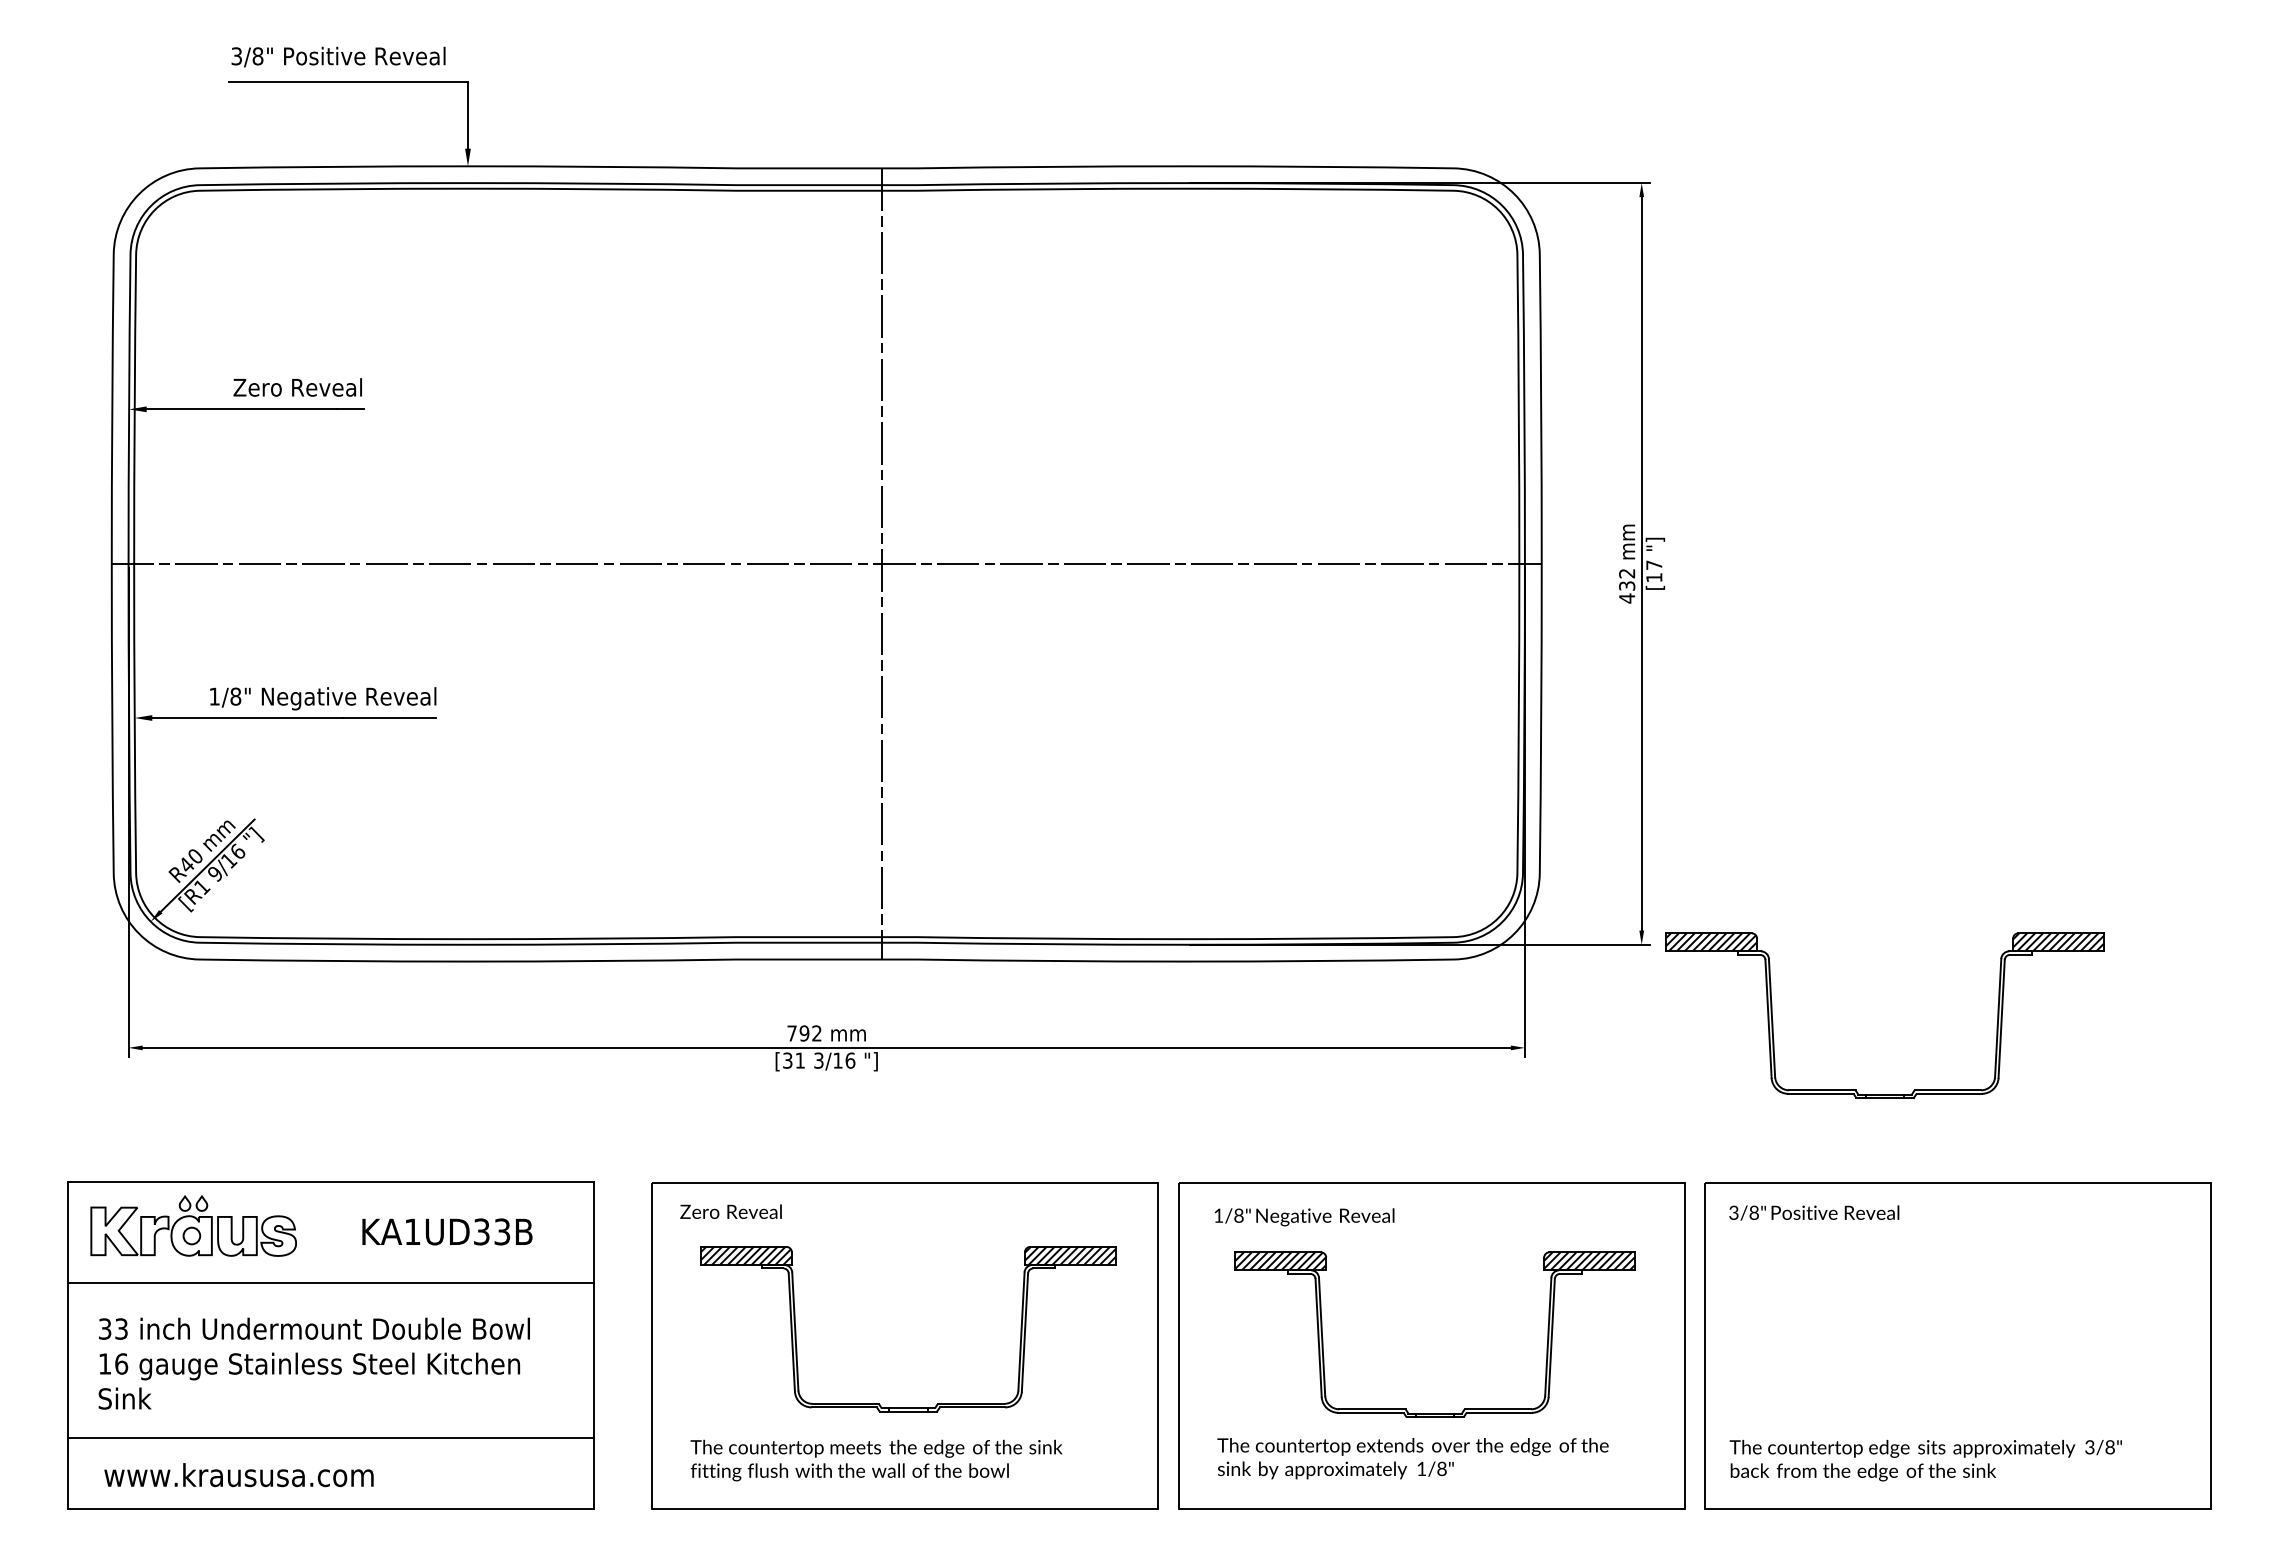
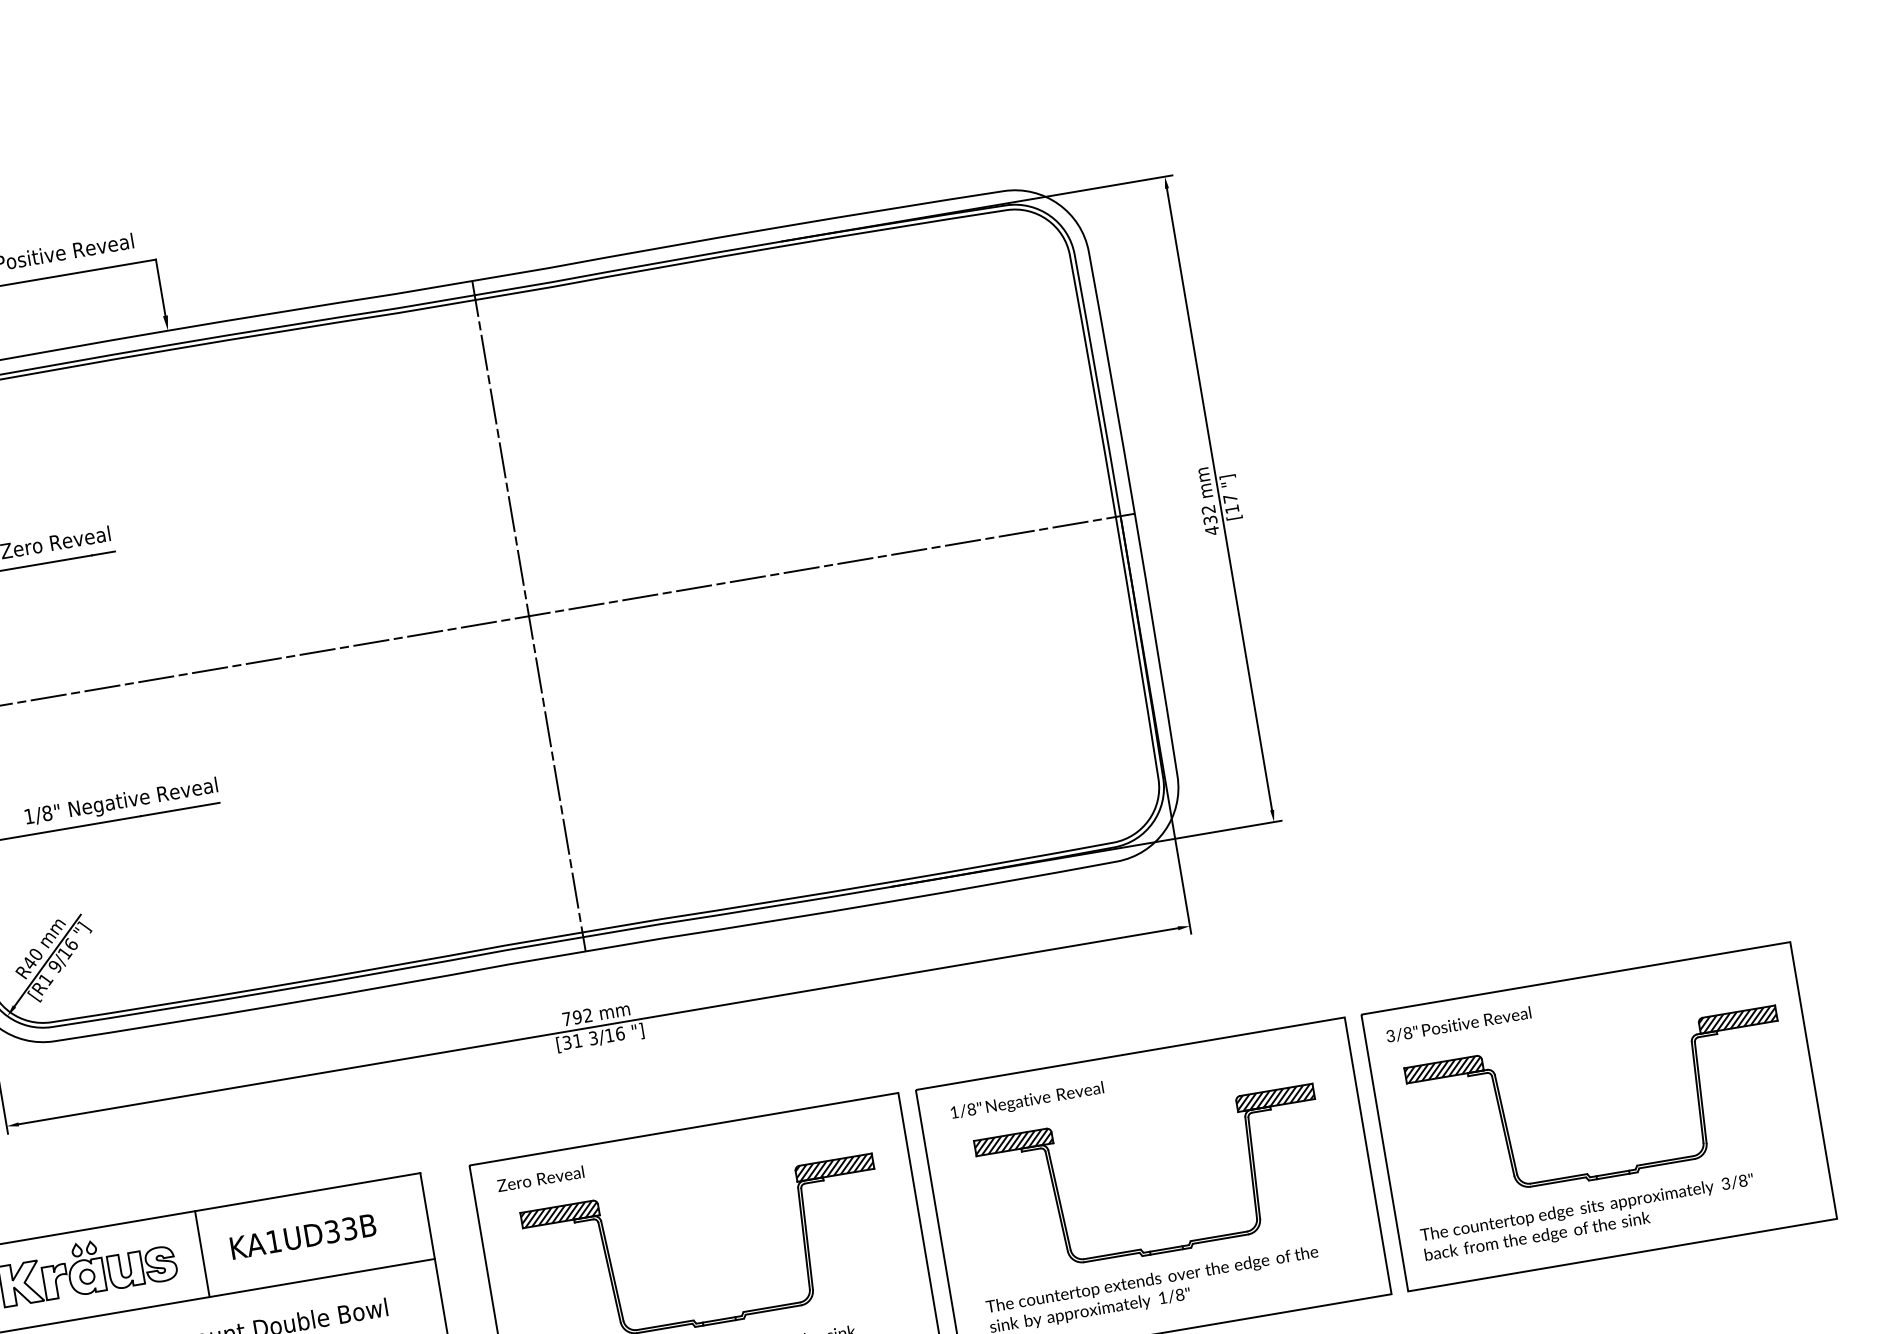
line: (881, 563) -> (528, 615), moved
part: (1884, 1094) -> (1612, 1173), moved
line: (328, 1232) -> (202, 1254), added

